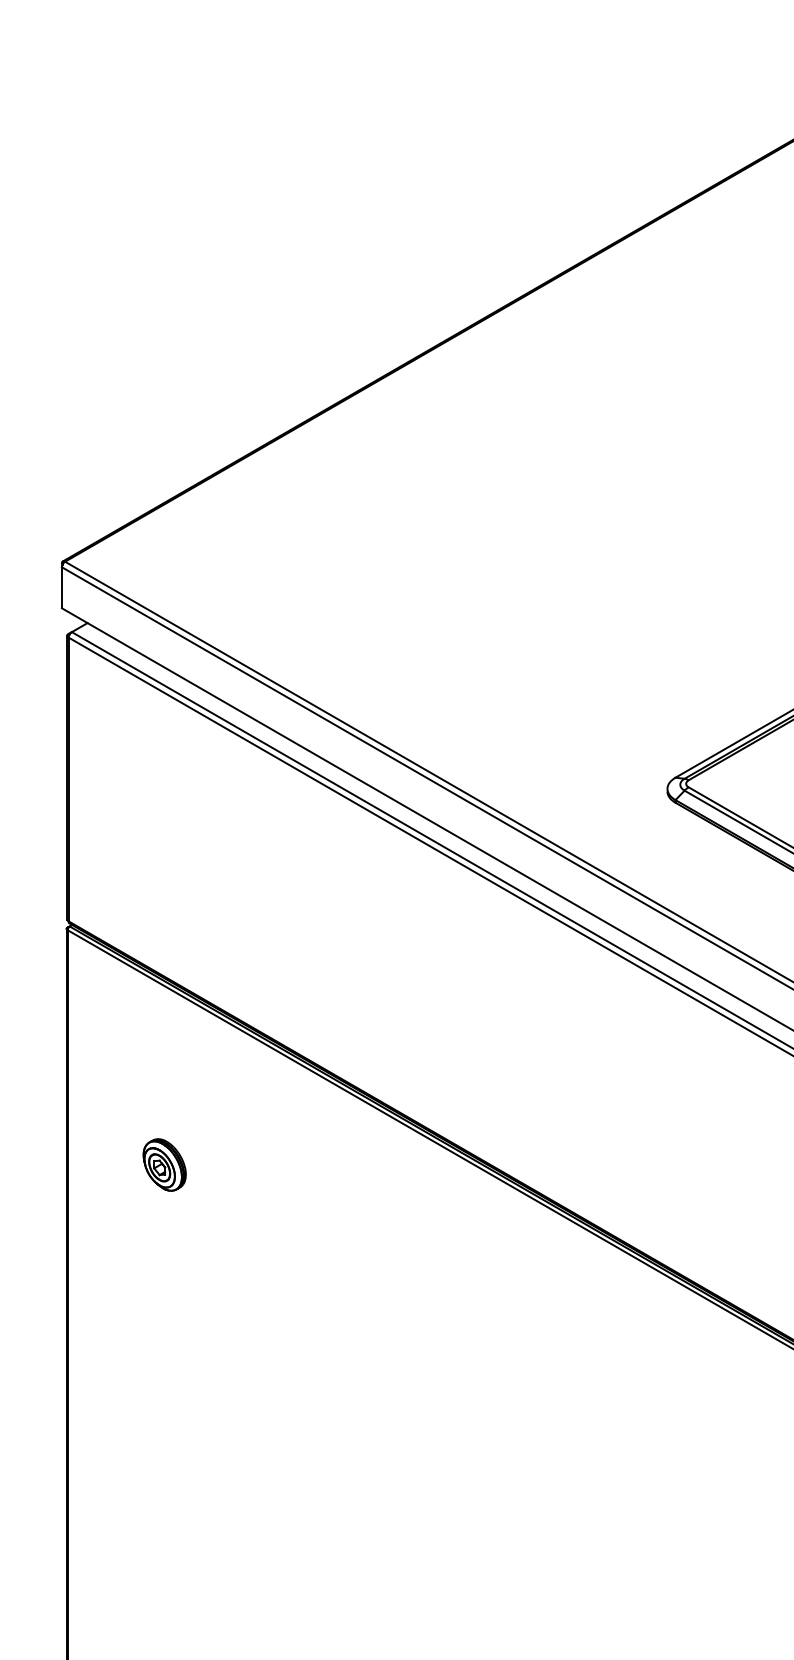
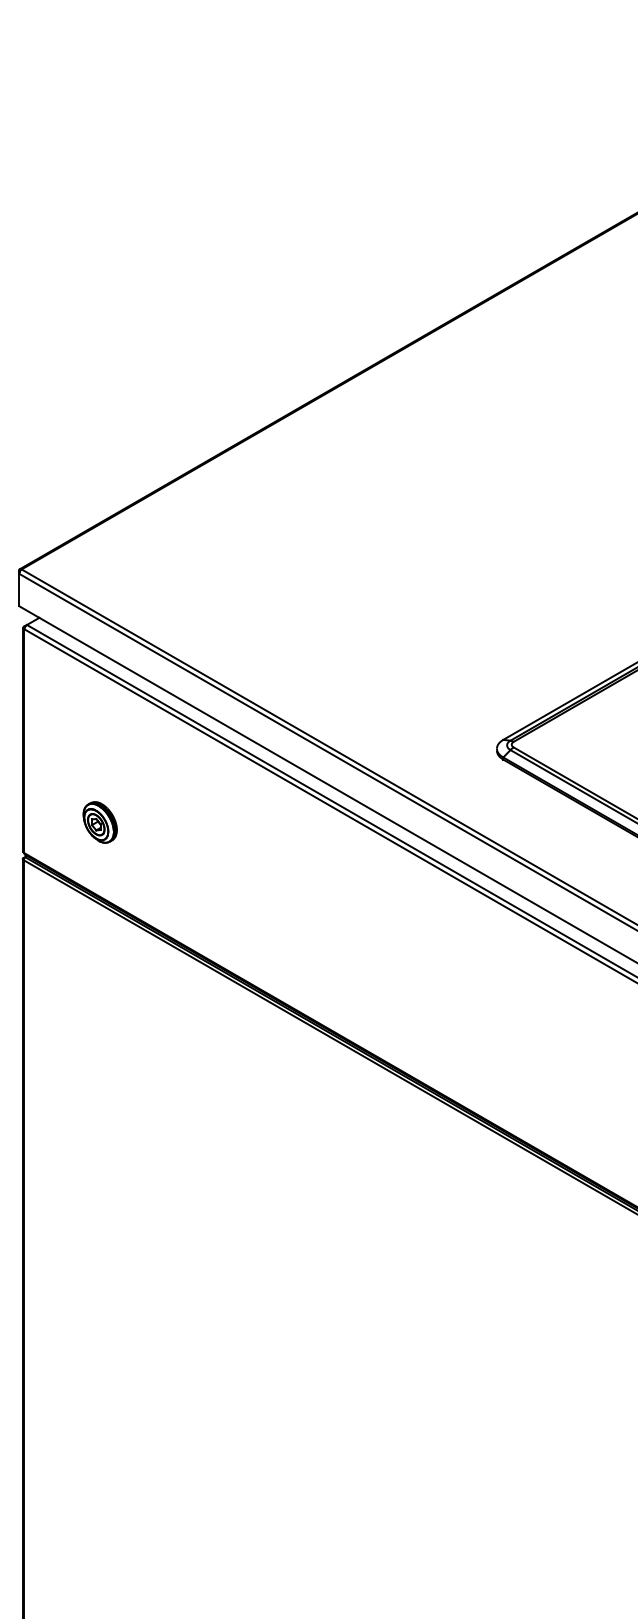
part: (163, 1165) -> (99, 822), moved

